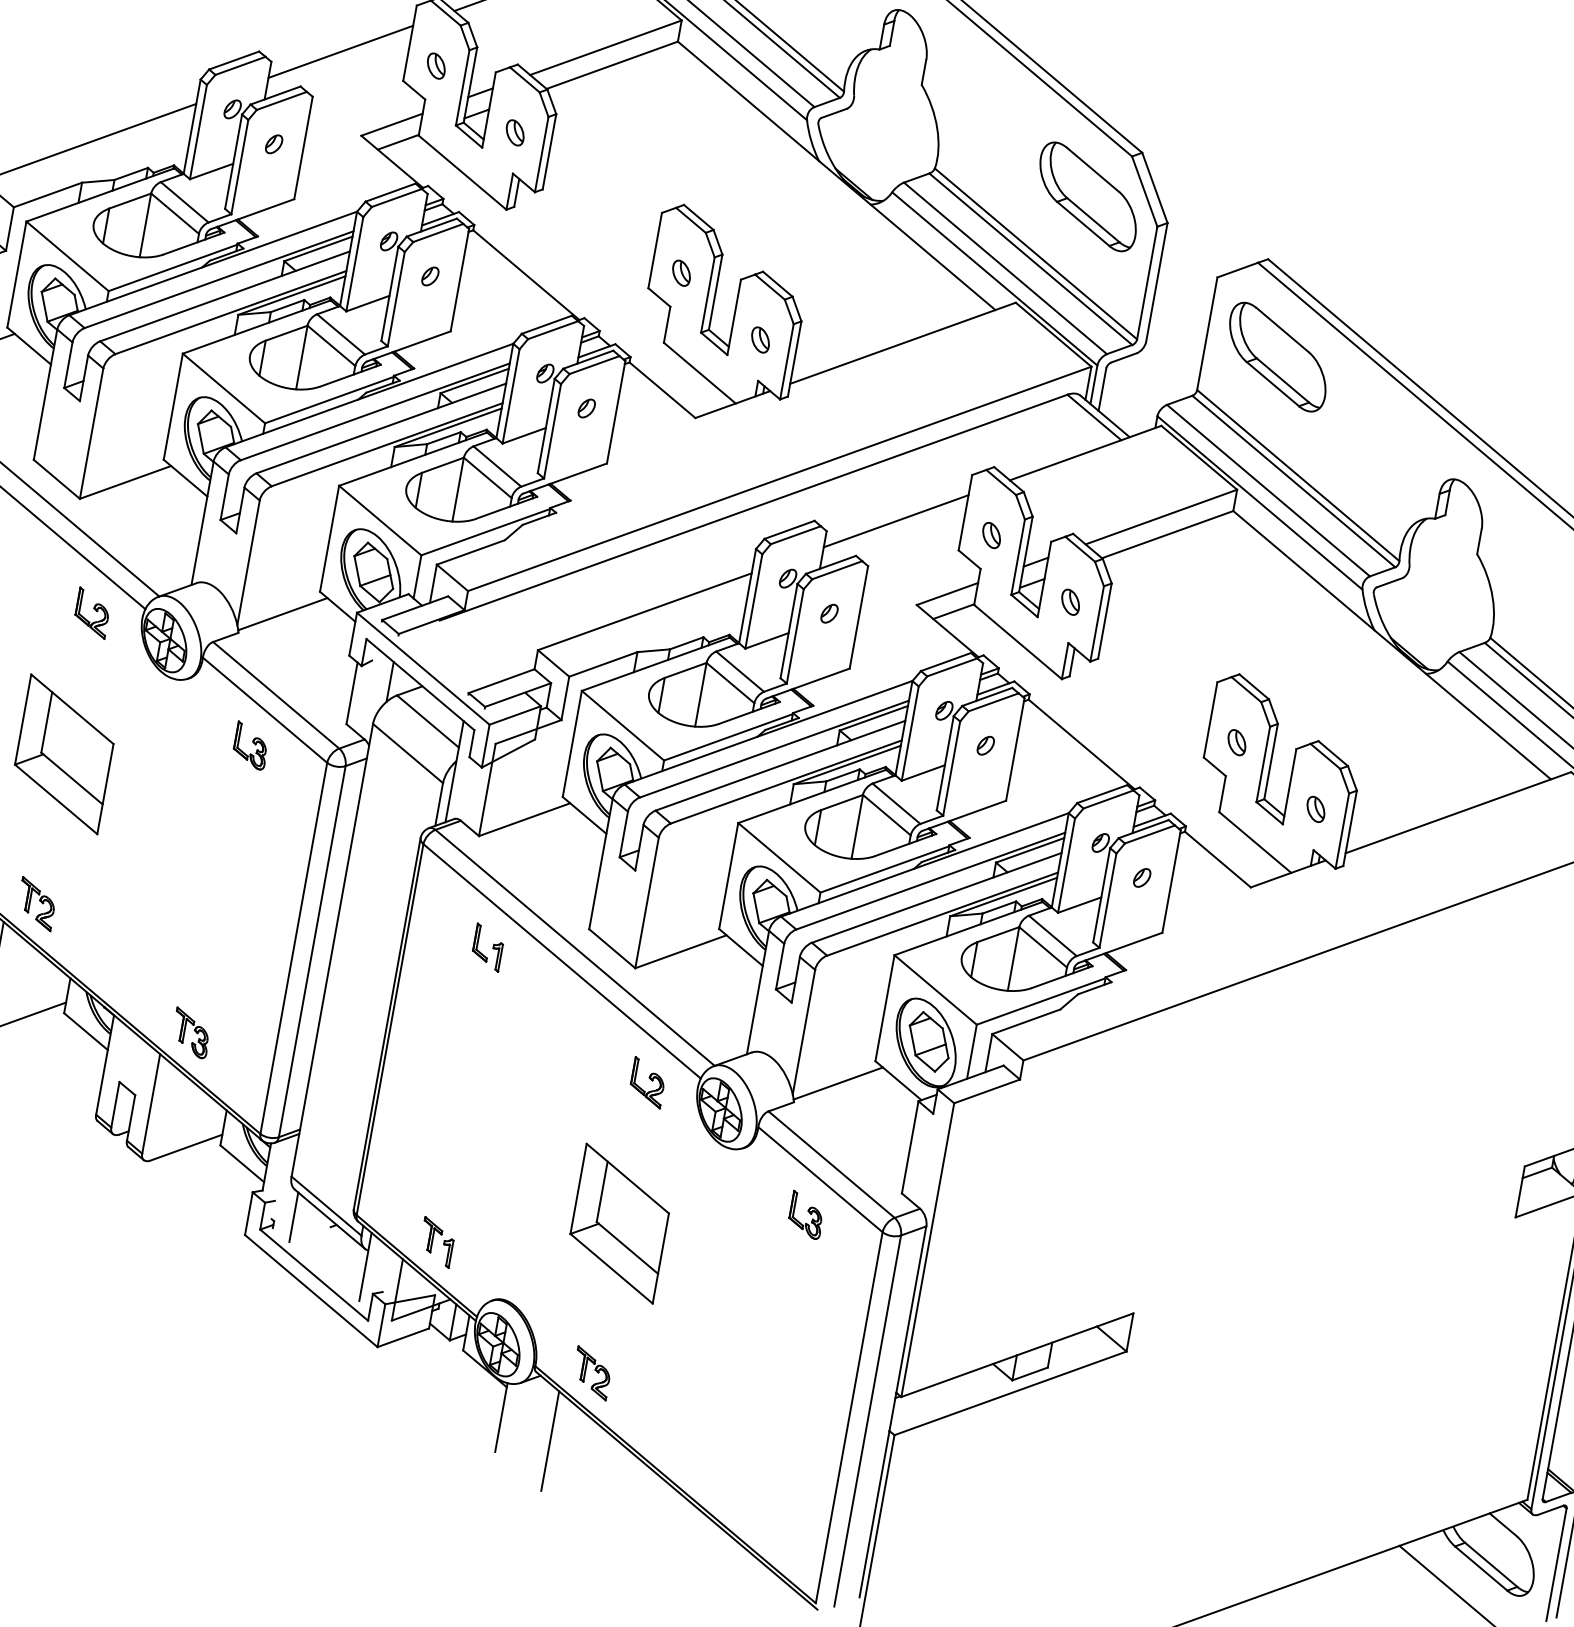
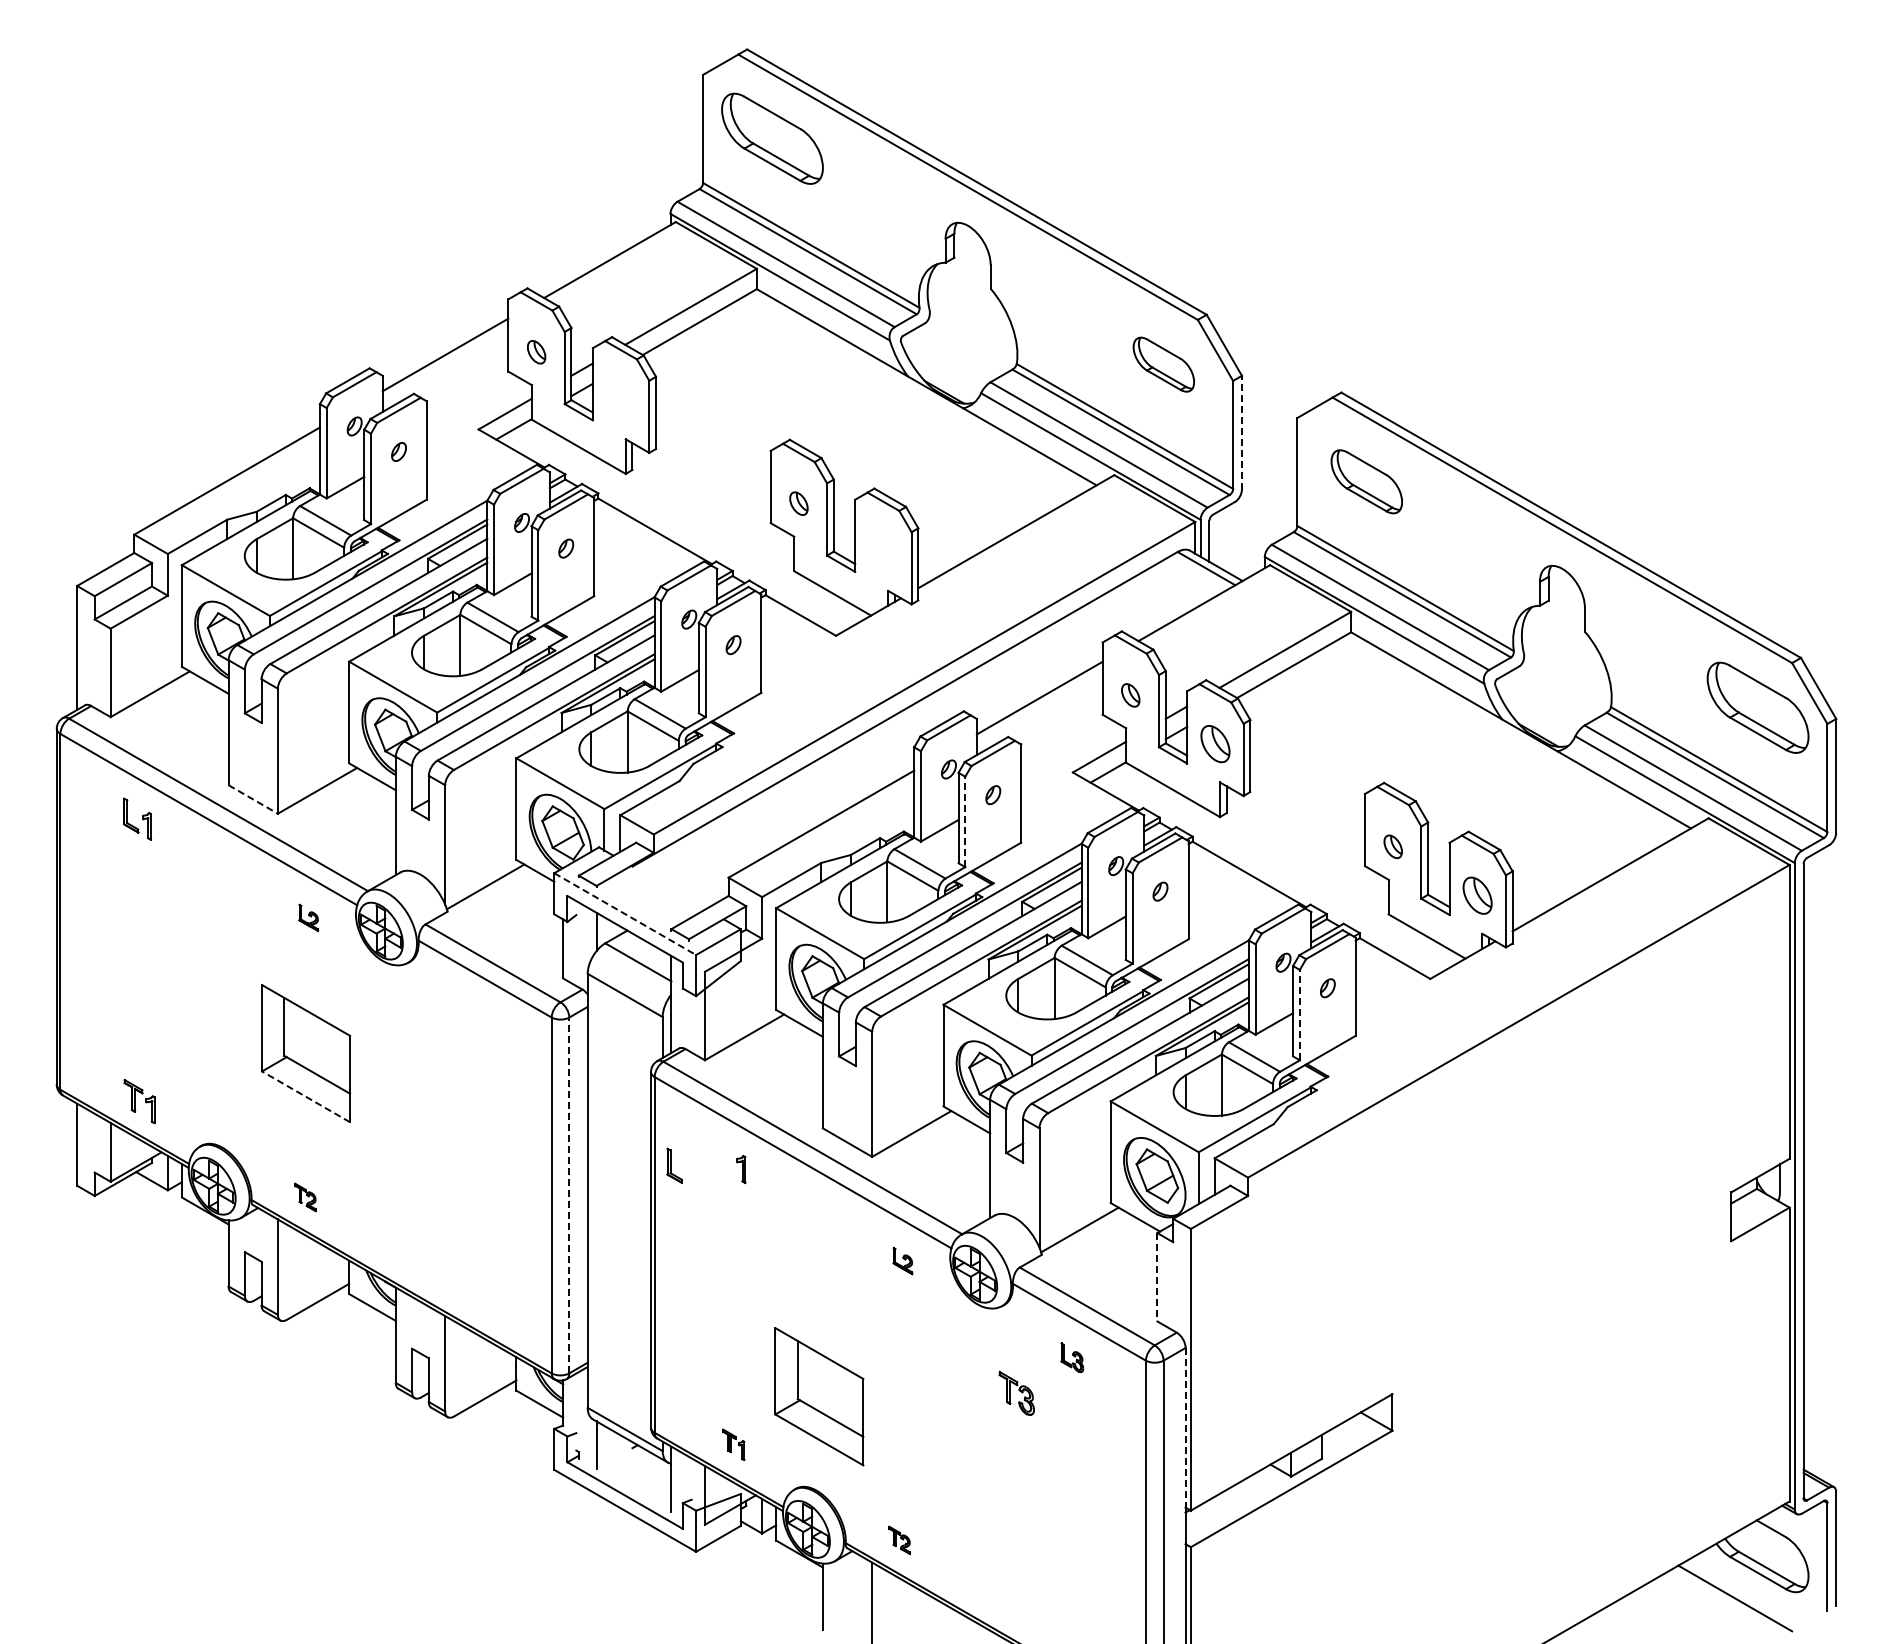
part: (514, 132) -> (620, 400), removed
part: (1087, 196) -> (1163, 364), size x0.6
line: (1156, 282) -> (1241, 432), solid -> dashed
part: (760, 340) -> (883, 552), removed
part: (1277, 356) -> (1366, 481), size x0.7
line: (57, 479) -> (253, 799), solid -> dashed
part: (1069, 602) -> (1214, 744), size x1.6
part: (92, 612) -> (308, 917), size x0.6
line: (795, 635) -> (965, 821), solid -> dashed
line: (423, 669) -> (625, 914), solid -> dashed
part: (250, 745) -> (477, 1014), removed
line: (56, 799) -> (306, 1096), solid -> dashed
part: (1315, 809) -> (1477, 895), size x1.6
line: (1107, 899) -> (1299, 1014), solid -> dashed
part: (36, 904) -> (305, 1197), size x0.6
part: (482, 942) -> (674, 1165), moved
line: (312, 951) -> (569, 1195), solid -> dashed
part: (191, 1032) -> (1016, 1392), moved
part: (647, 1082) -> (902, 1260), size x0.6
line: (910, 1147) -> (1157, 1277), solid -> dashed
part: (805, 1214) -> (1071, 1357), size x0.7
part: (619, 1223) -> (819, 1396), moved
part: (436, 1242) -> (733, 1444), size x0.7
line: (911, 1309) -> (1185, 1427), solid -> dashed
part: (591, 1373) -> (899, 1540), size x0.6

